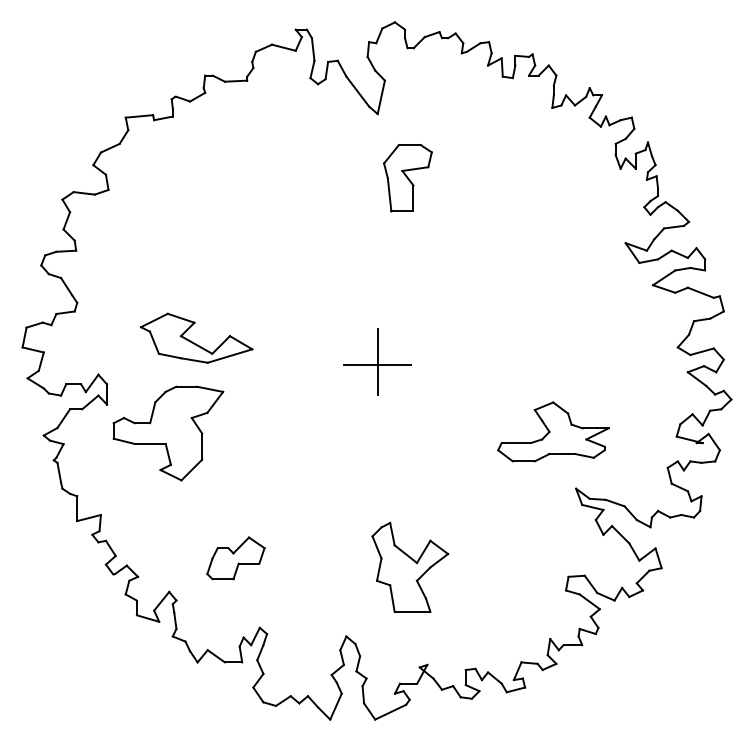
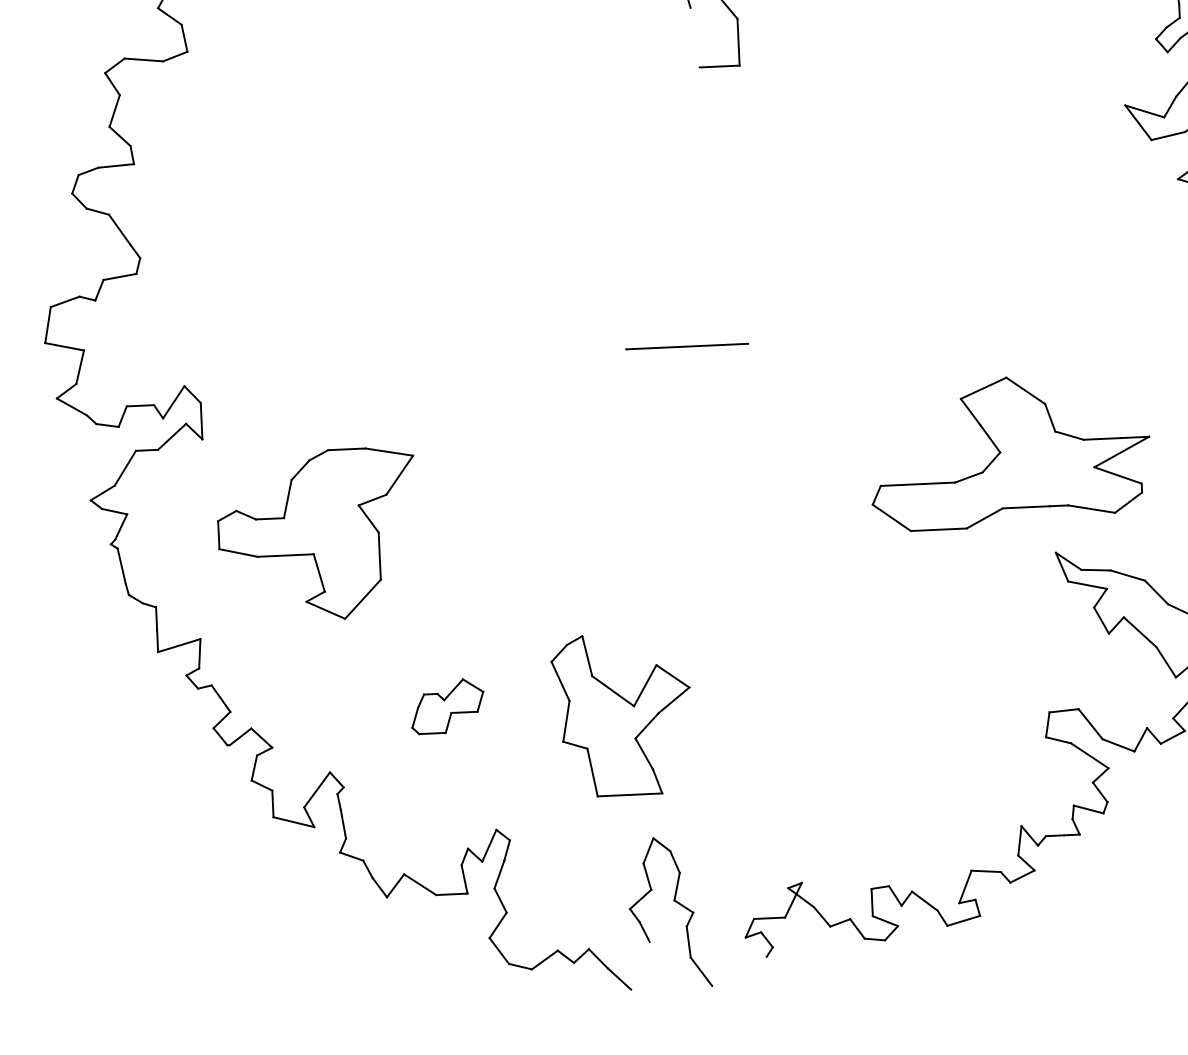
line: (389, 194) -> (694, 37), removed
part: (196, 337) -> (358, 310), removed
line: (378, 362) -> (688, 341), removed
part: (553, 431) -> (1010, 451), size x1.4
part: (168, 433) -> (317, 535), moved
part: (235, 558) -> (446, 706), size x0.7
part: (410, 566) -> (622, 713), moved
line: (335, 706) -> (639, 965), removed
line: (390, 711) -> (739, 970), removed

